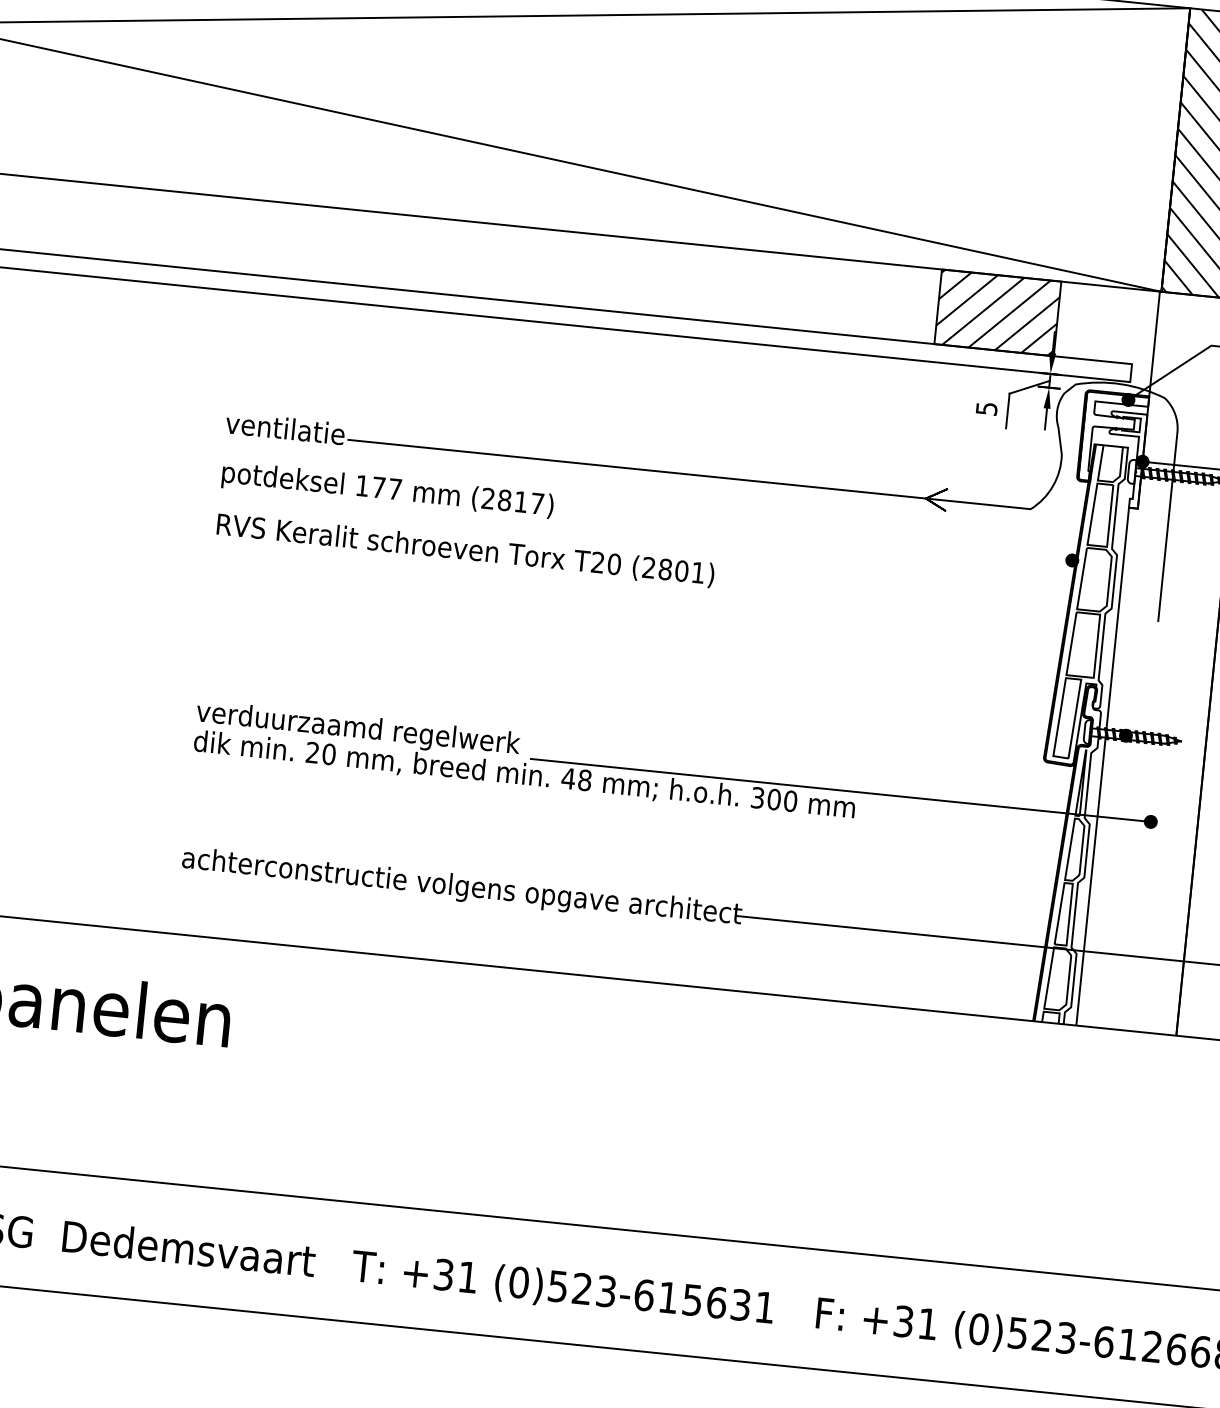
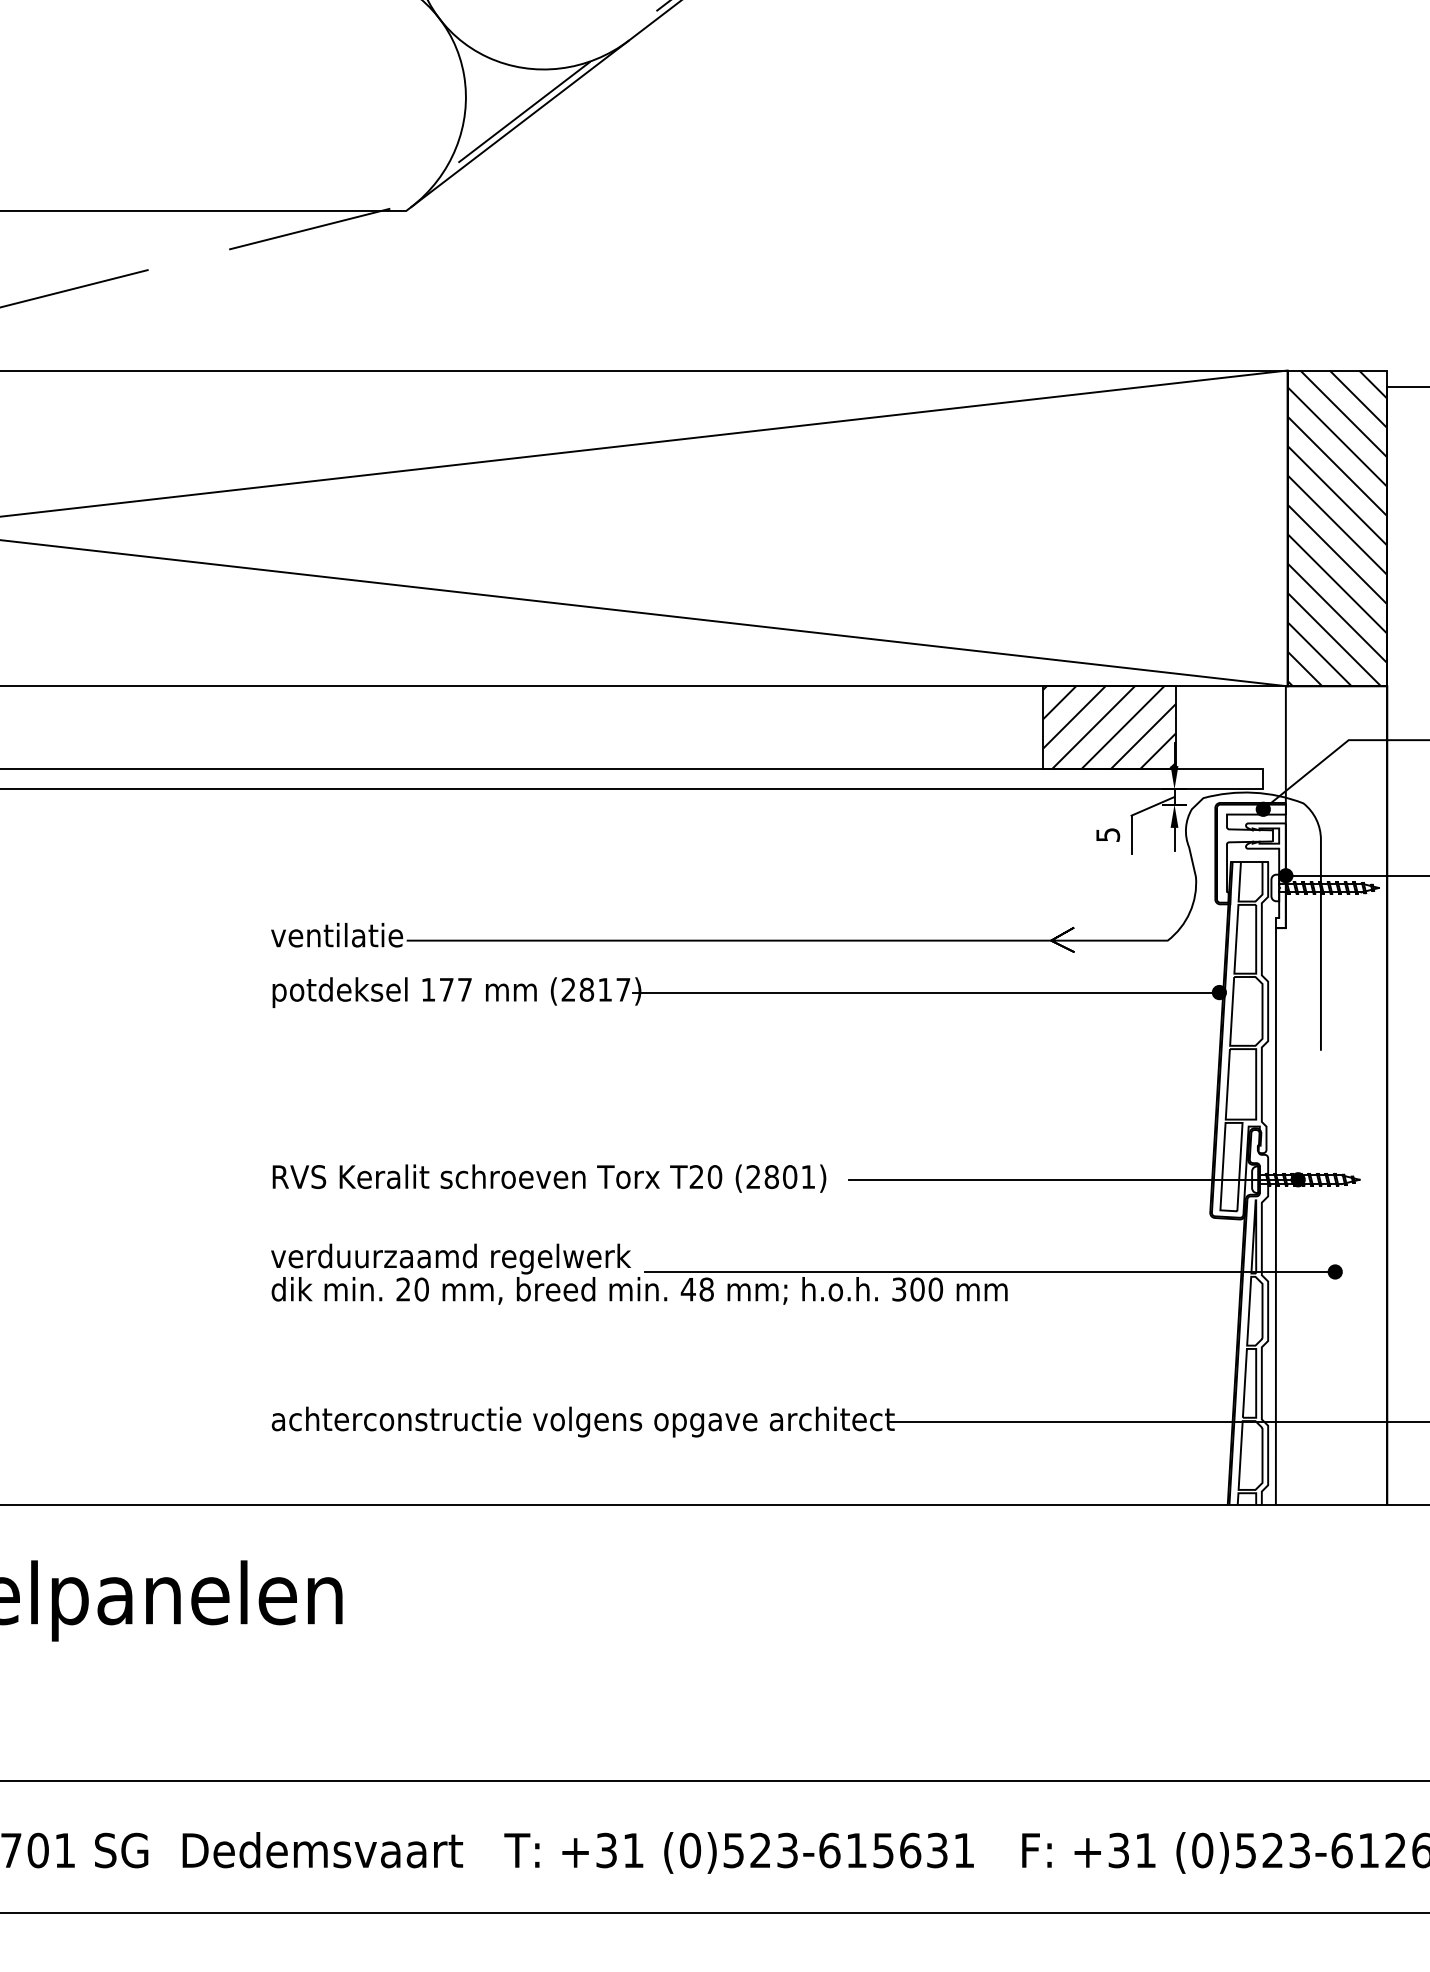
line: (808, 533) -> (925, 992), added
text: (465, 550) -> (549, 1178), moved
line: (924, 715) -> (1073, 1179), added

